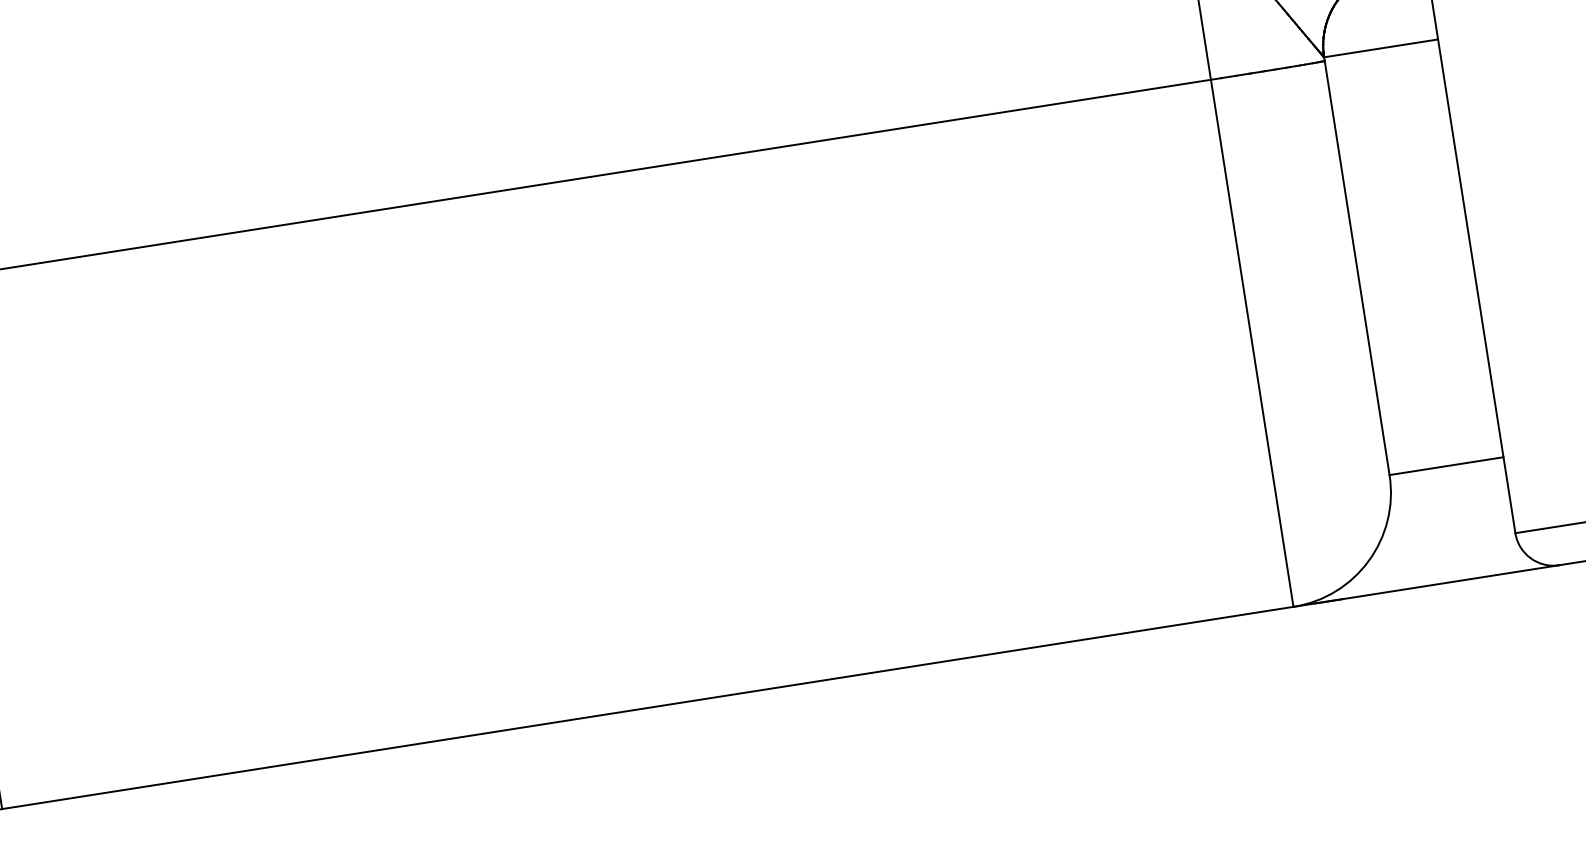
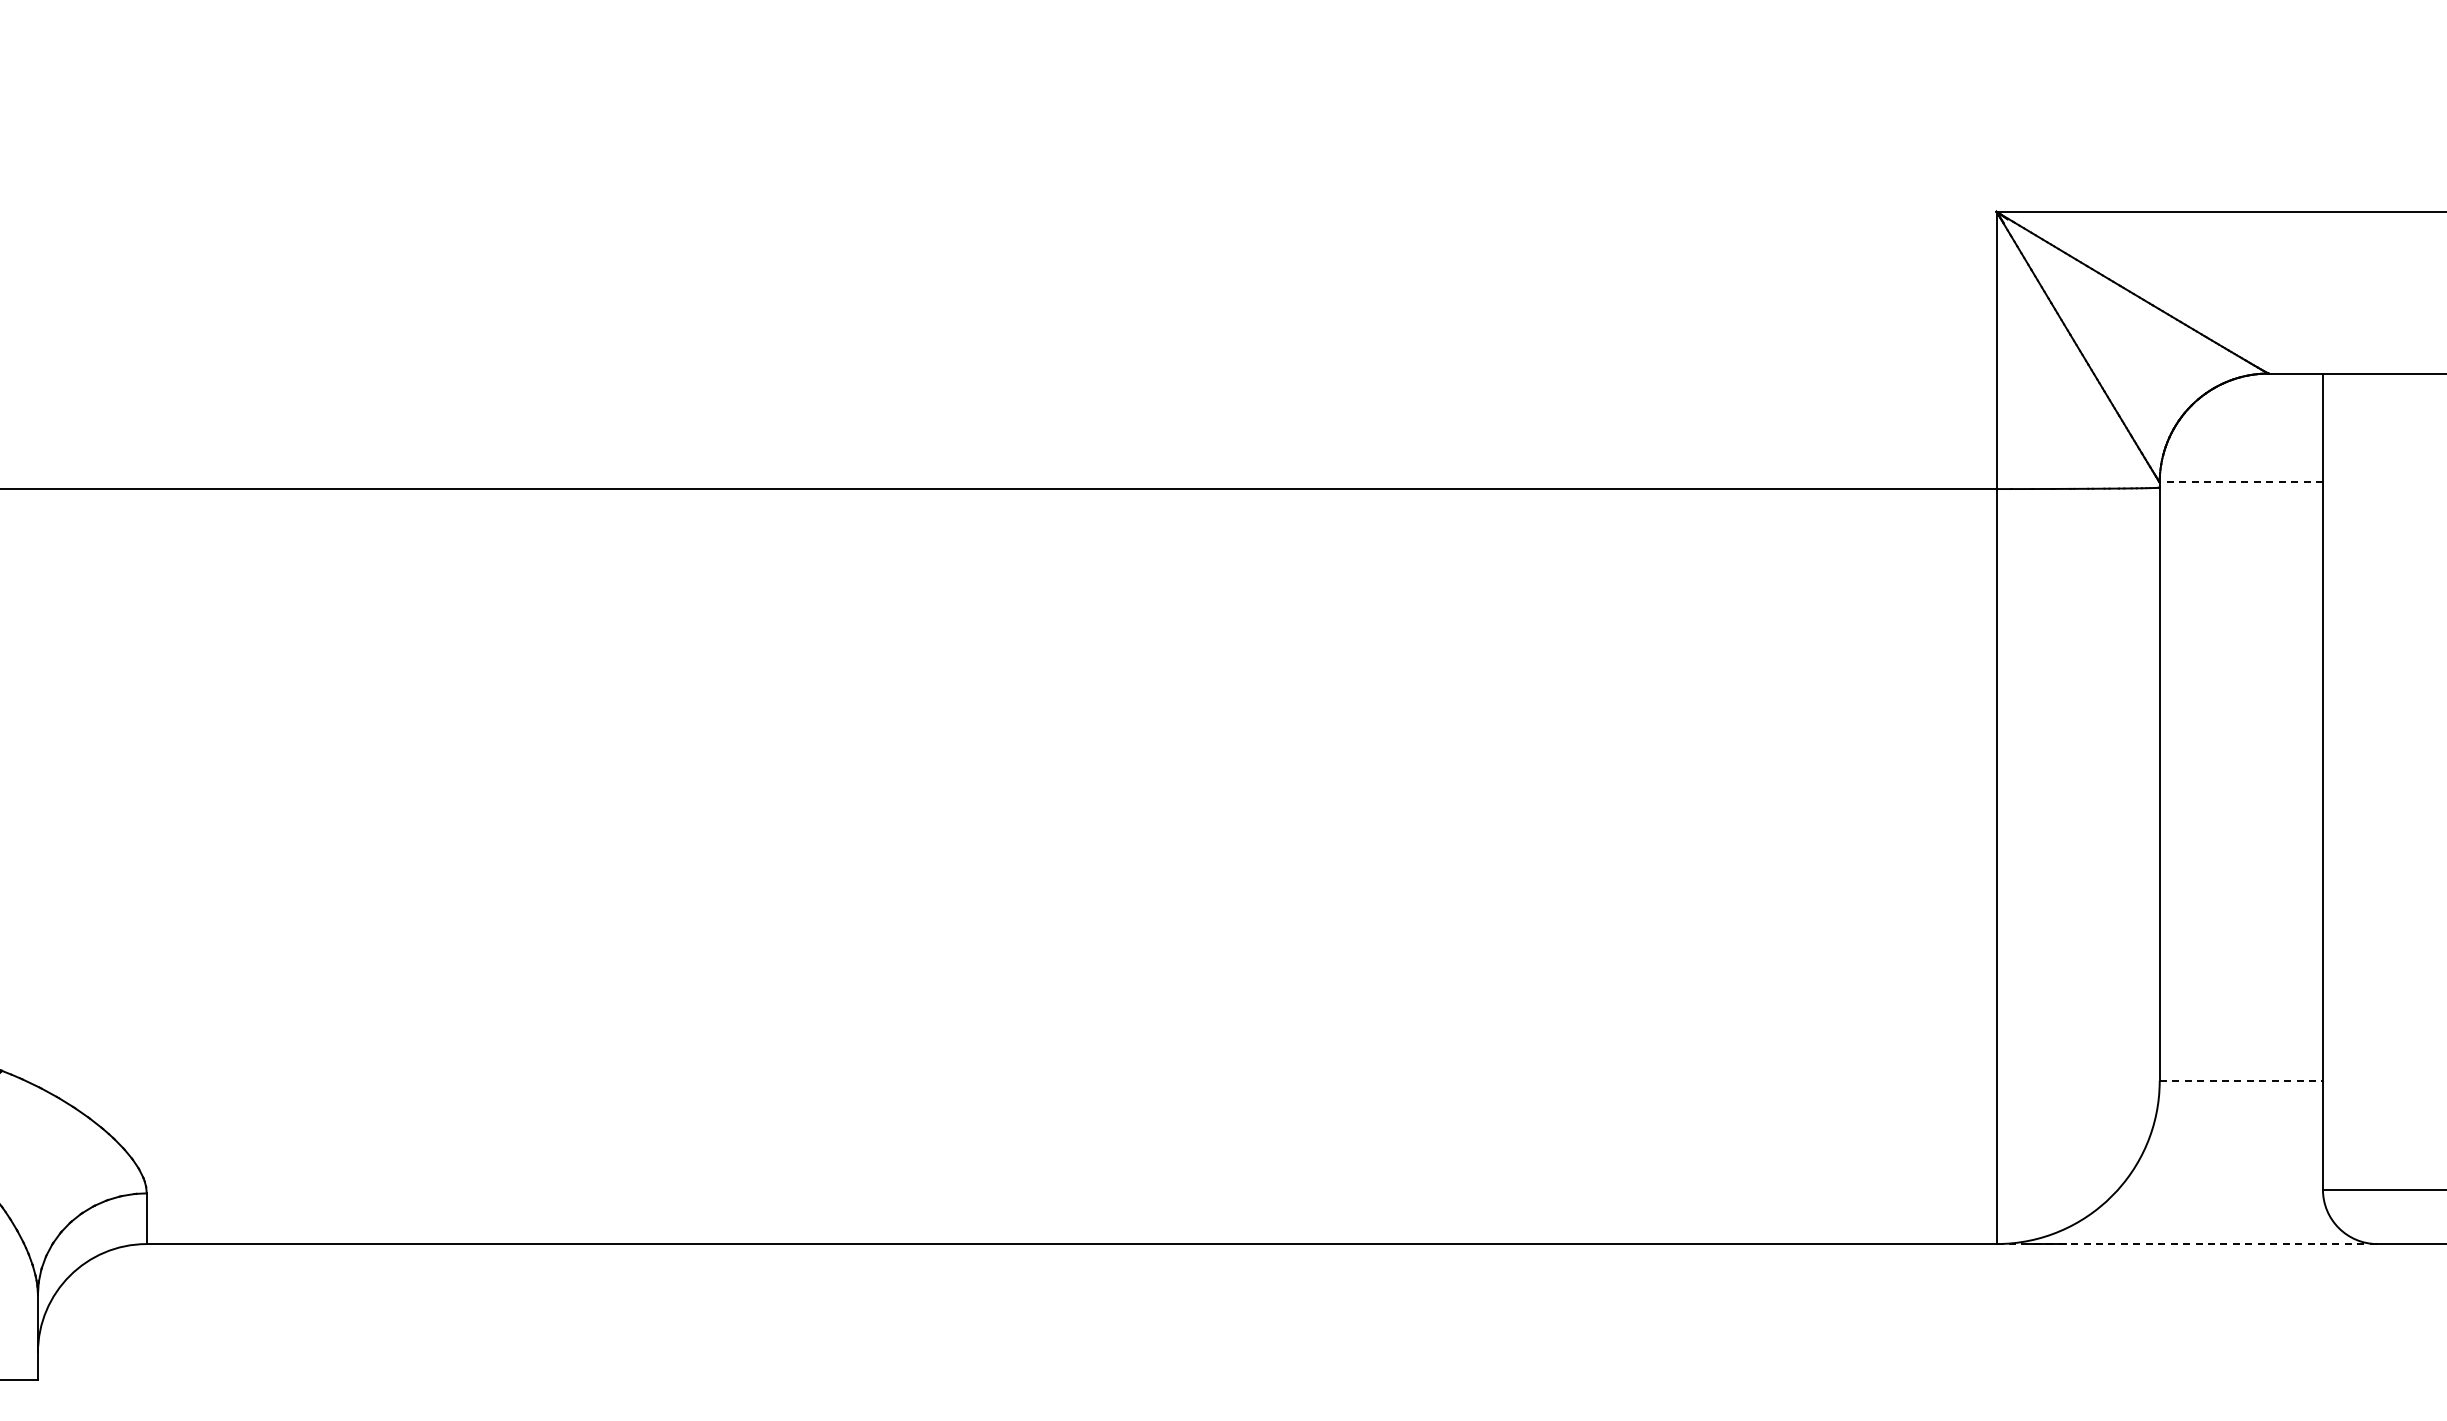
line: (1381, 48) -> (2241, 482), solid -> dashed
line: (1446, 465) -> (2241, 1080), solid -> dashed
line: (1426, 586) -> (2187, 1244), solid -> dashed

